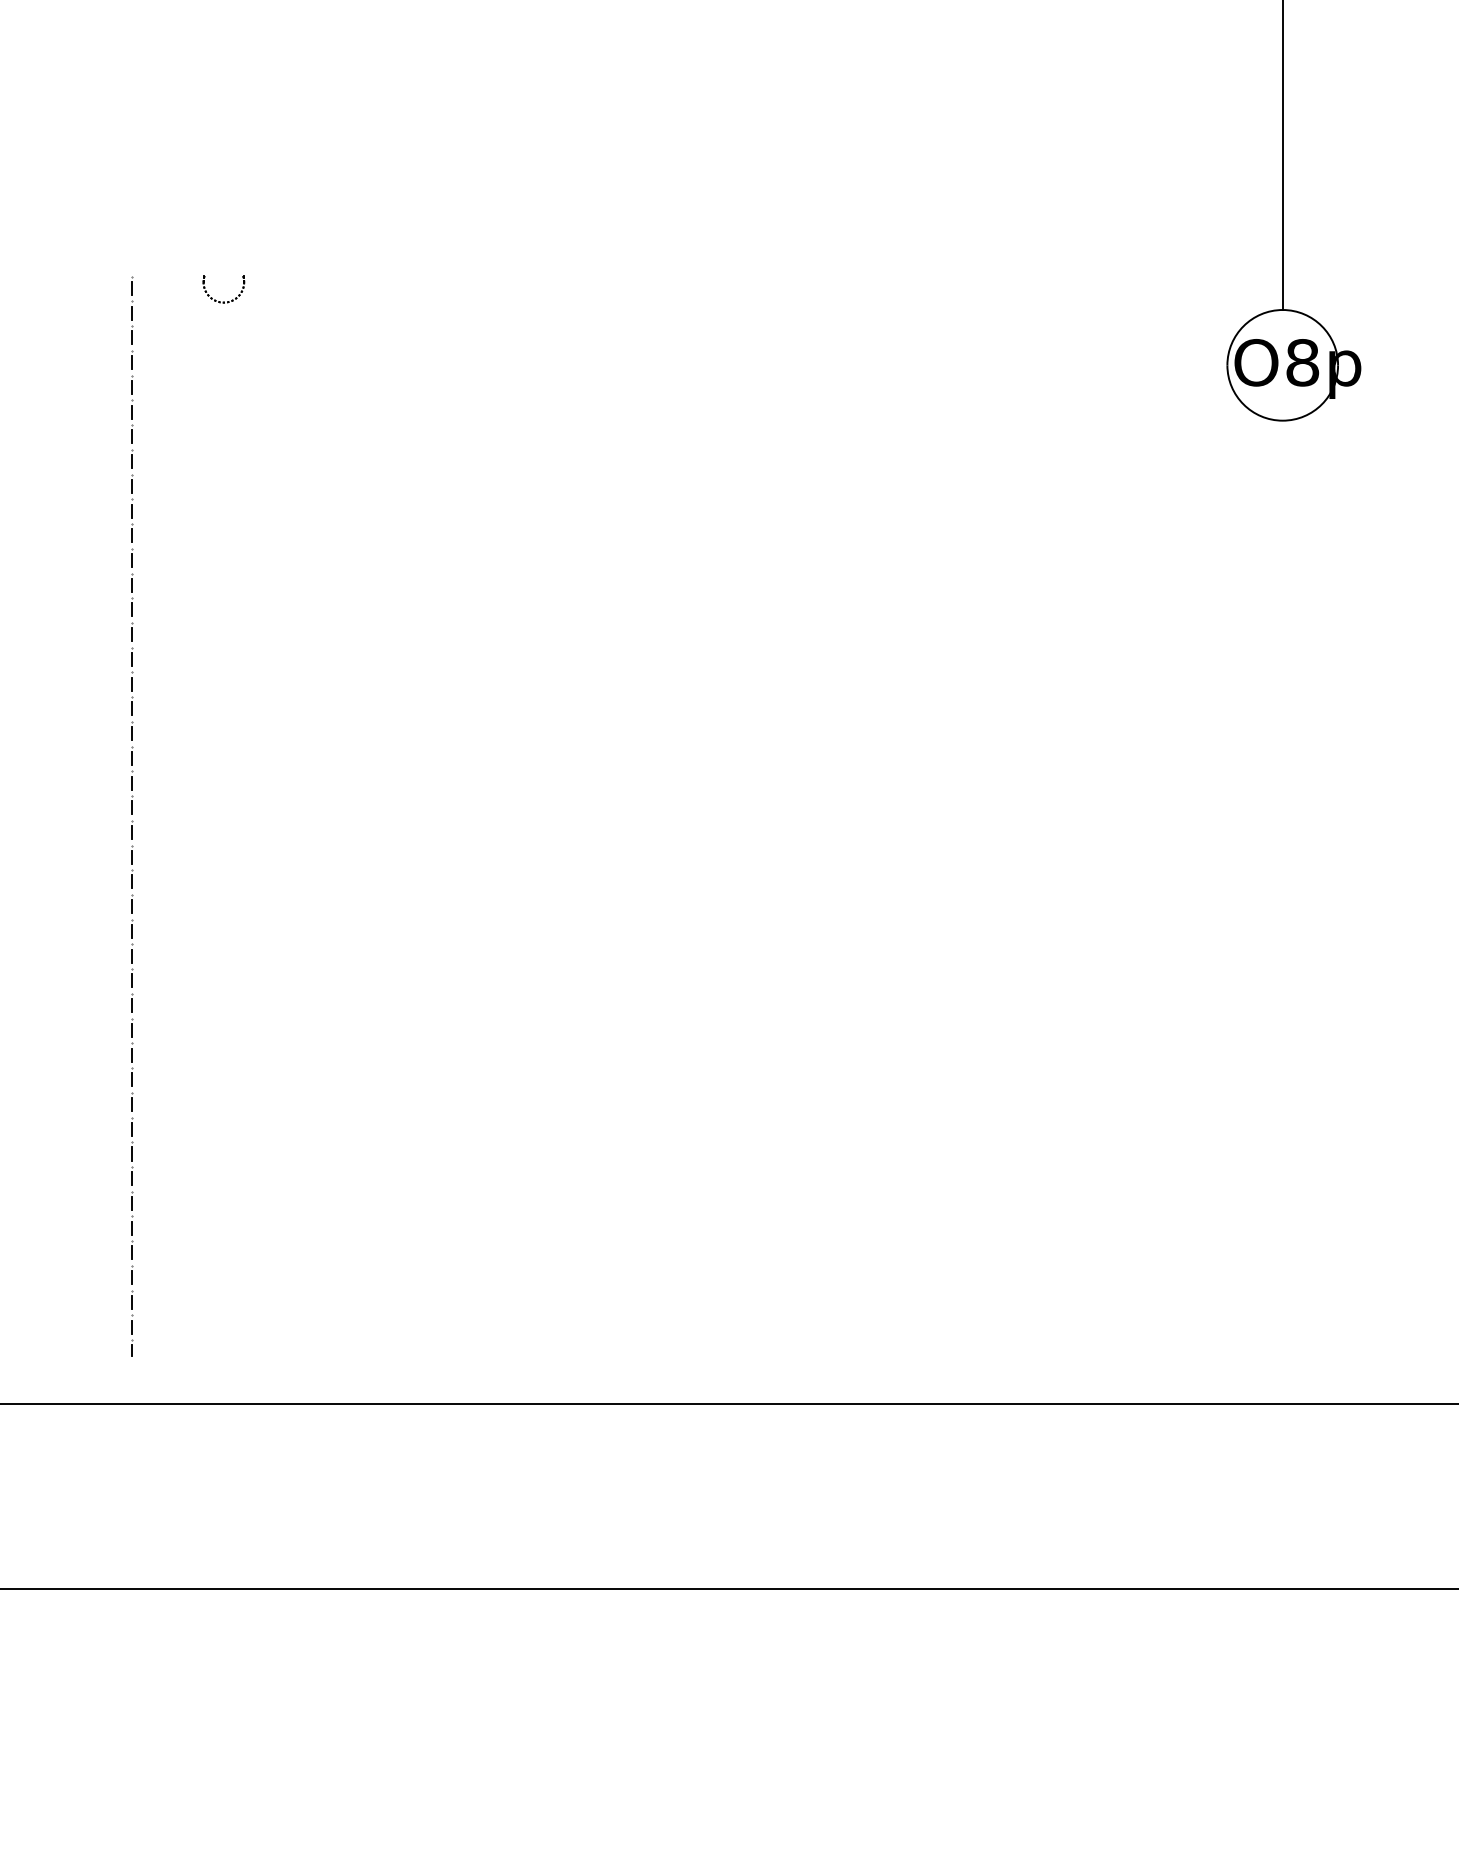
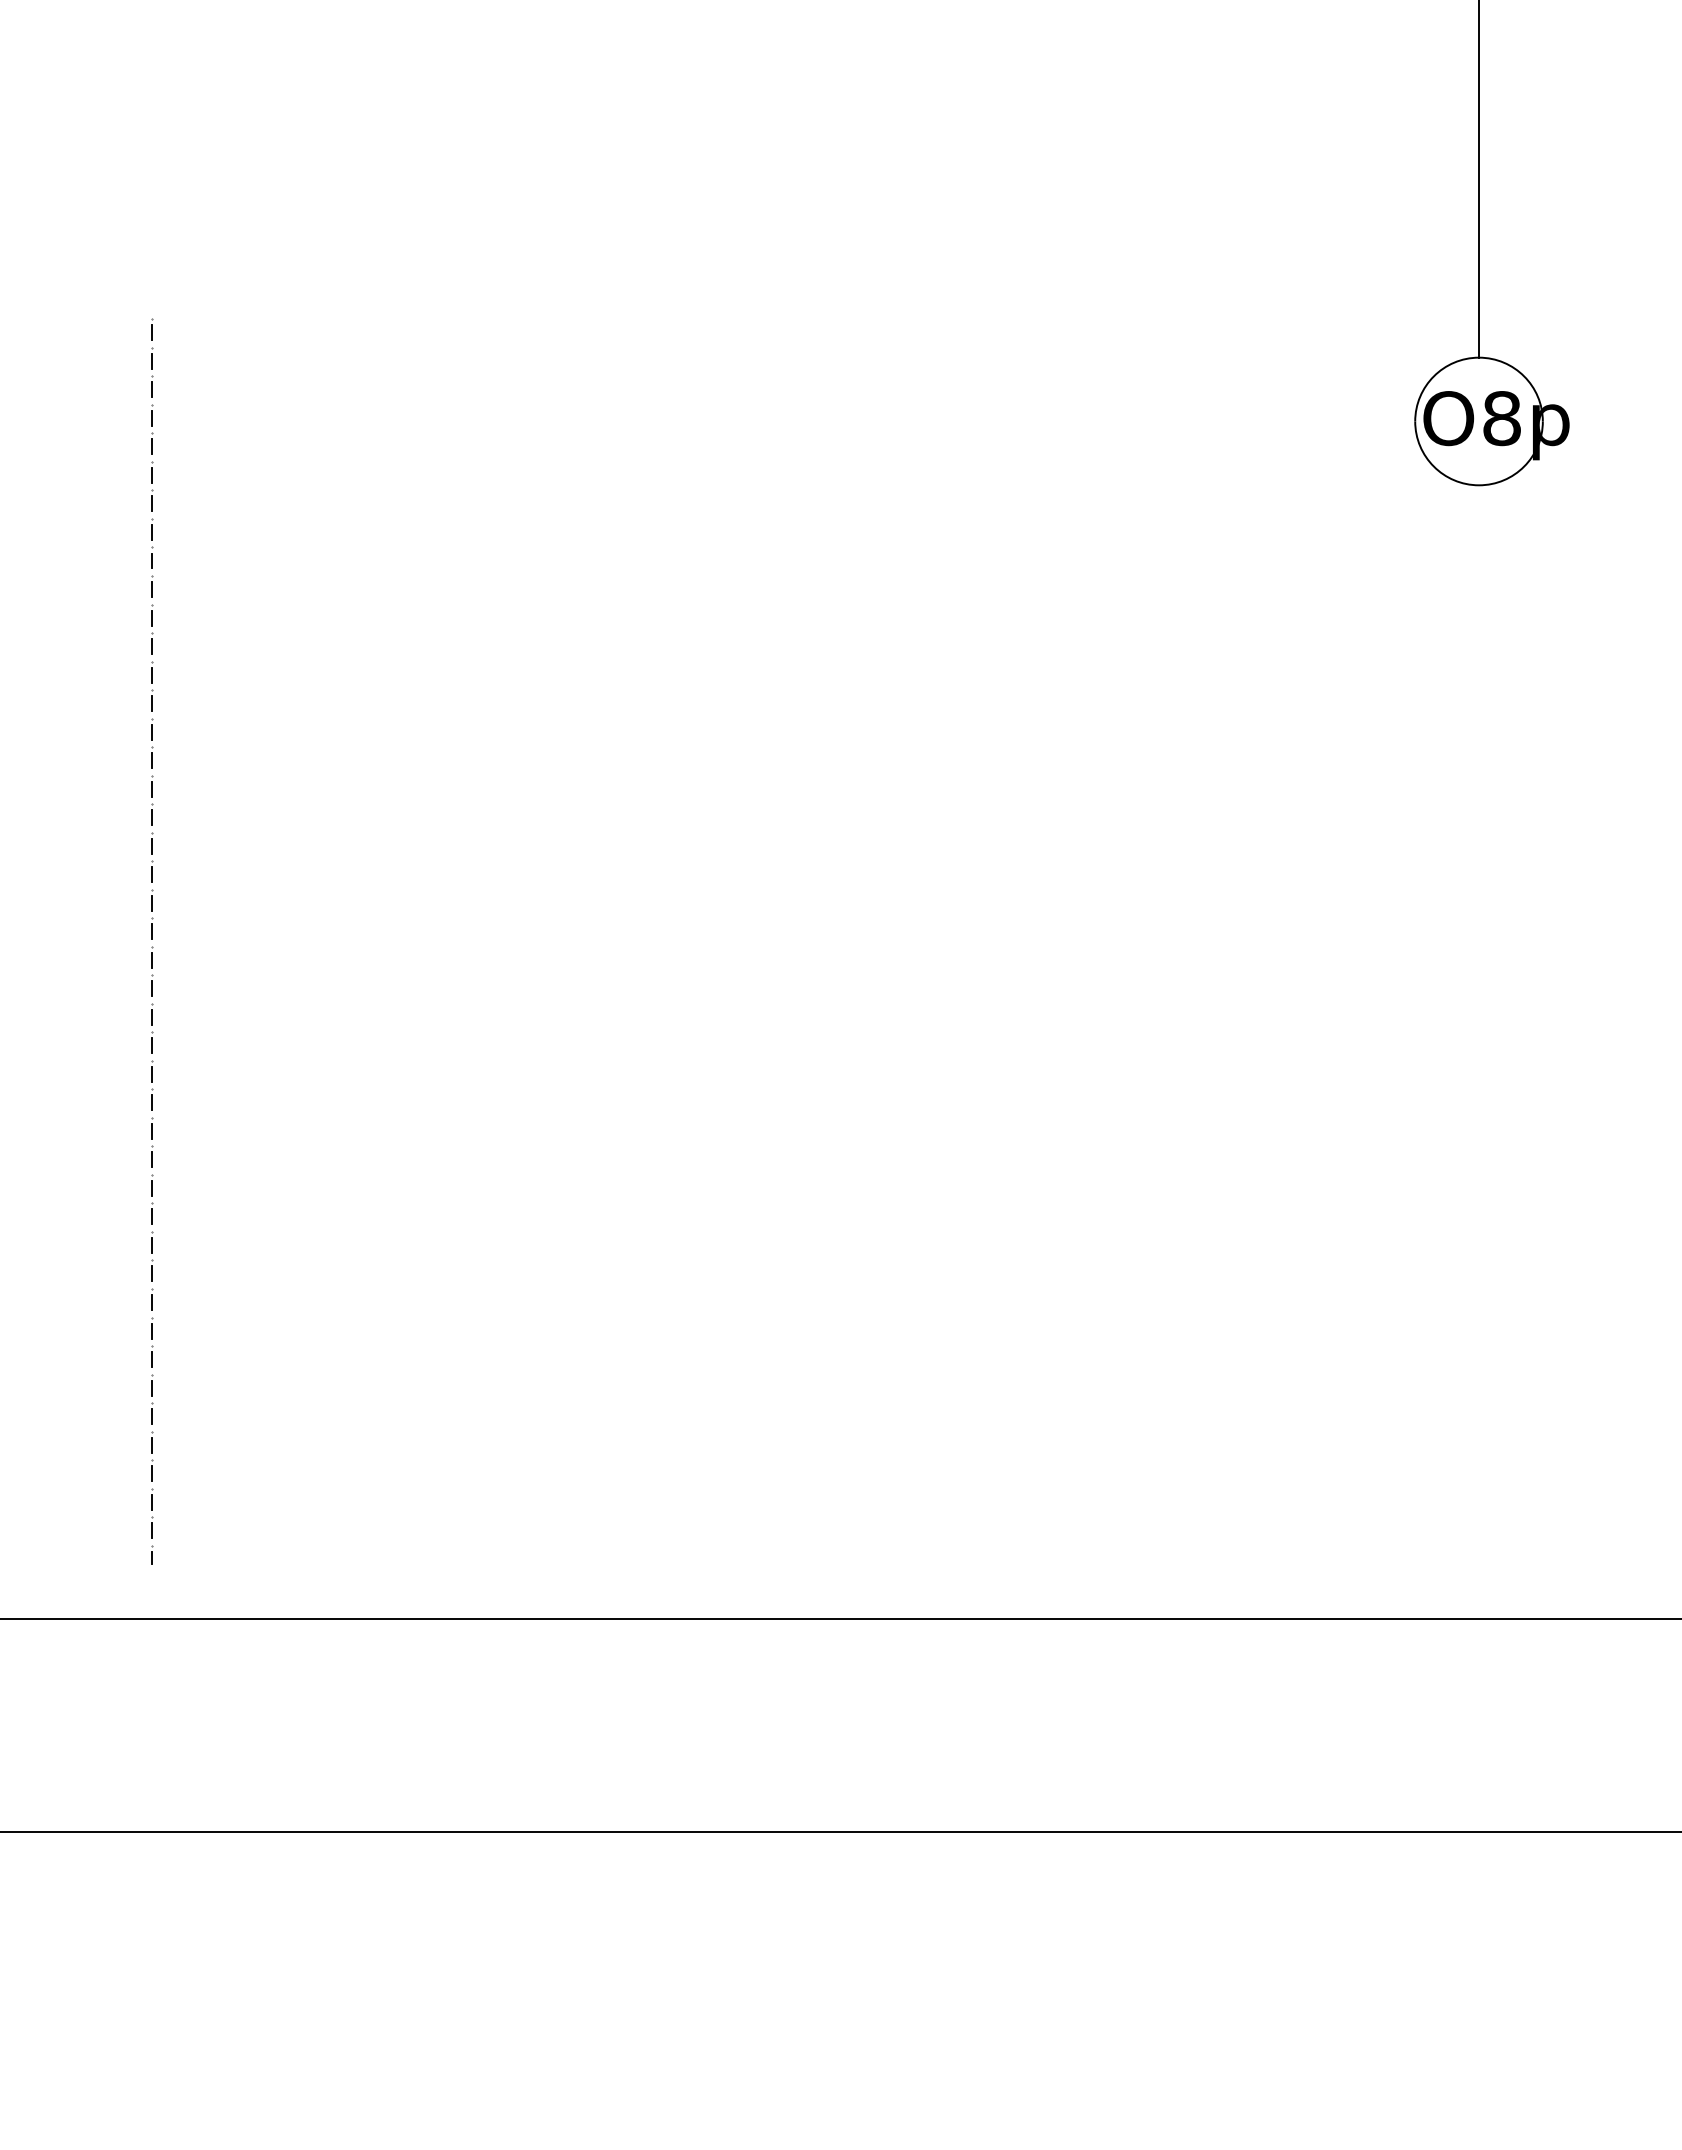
part: (220, 301) -> (253, 347), removed

